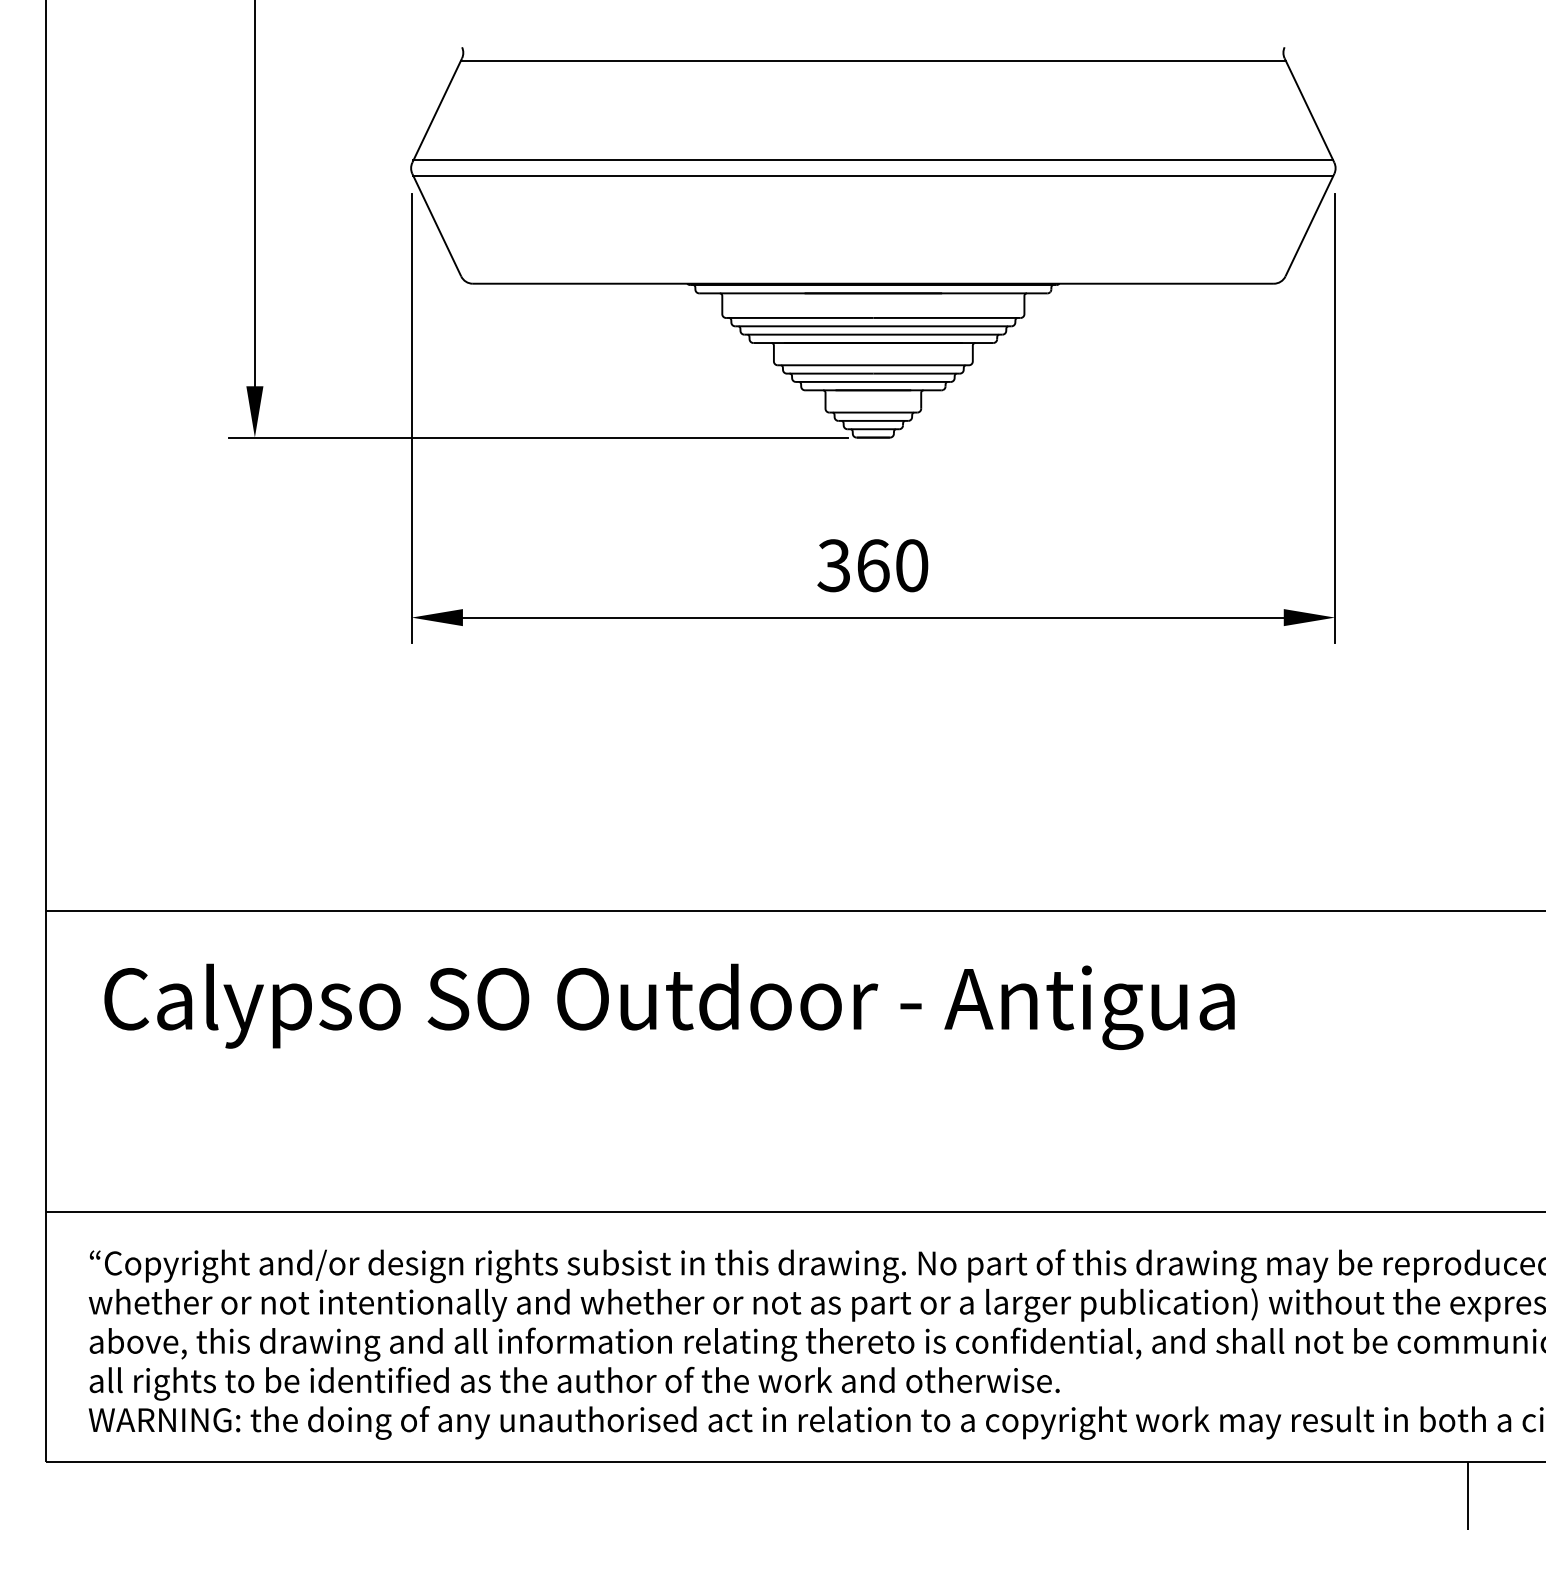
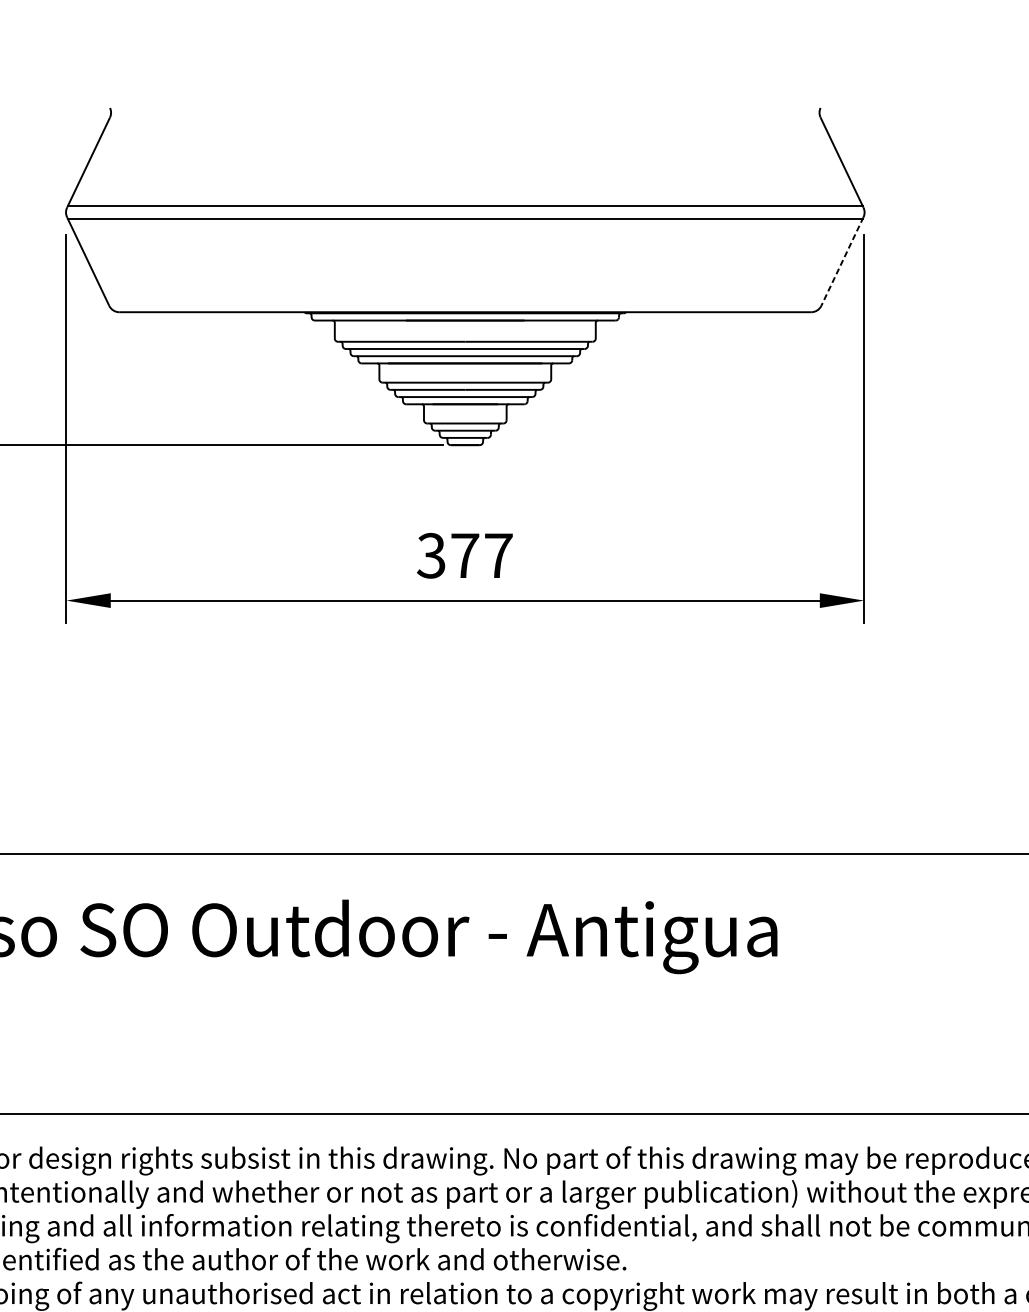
line: (872, 60) -> (464, 119), removed
line: (1309, 225) -> (842, 261), solid -> dashed
text: (892, 565) -> (481, 555), 360 -> 377

